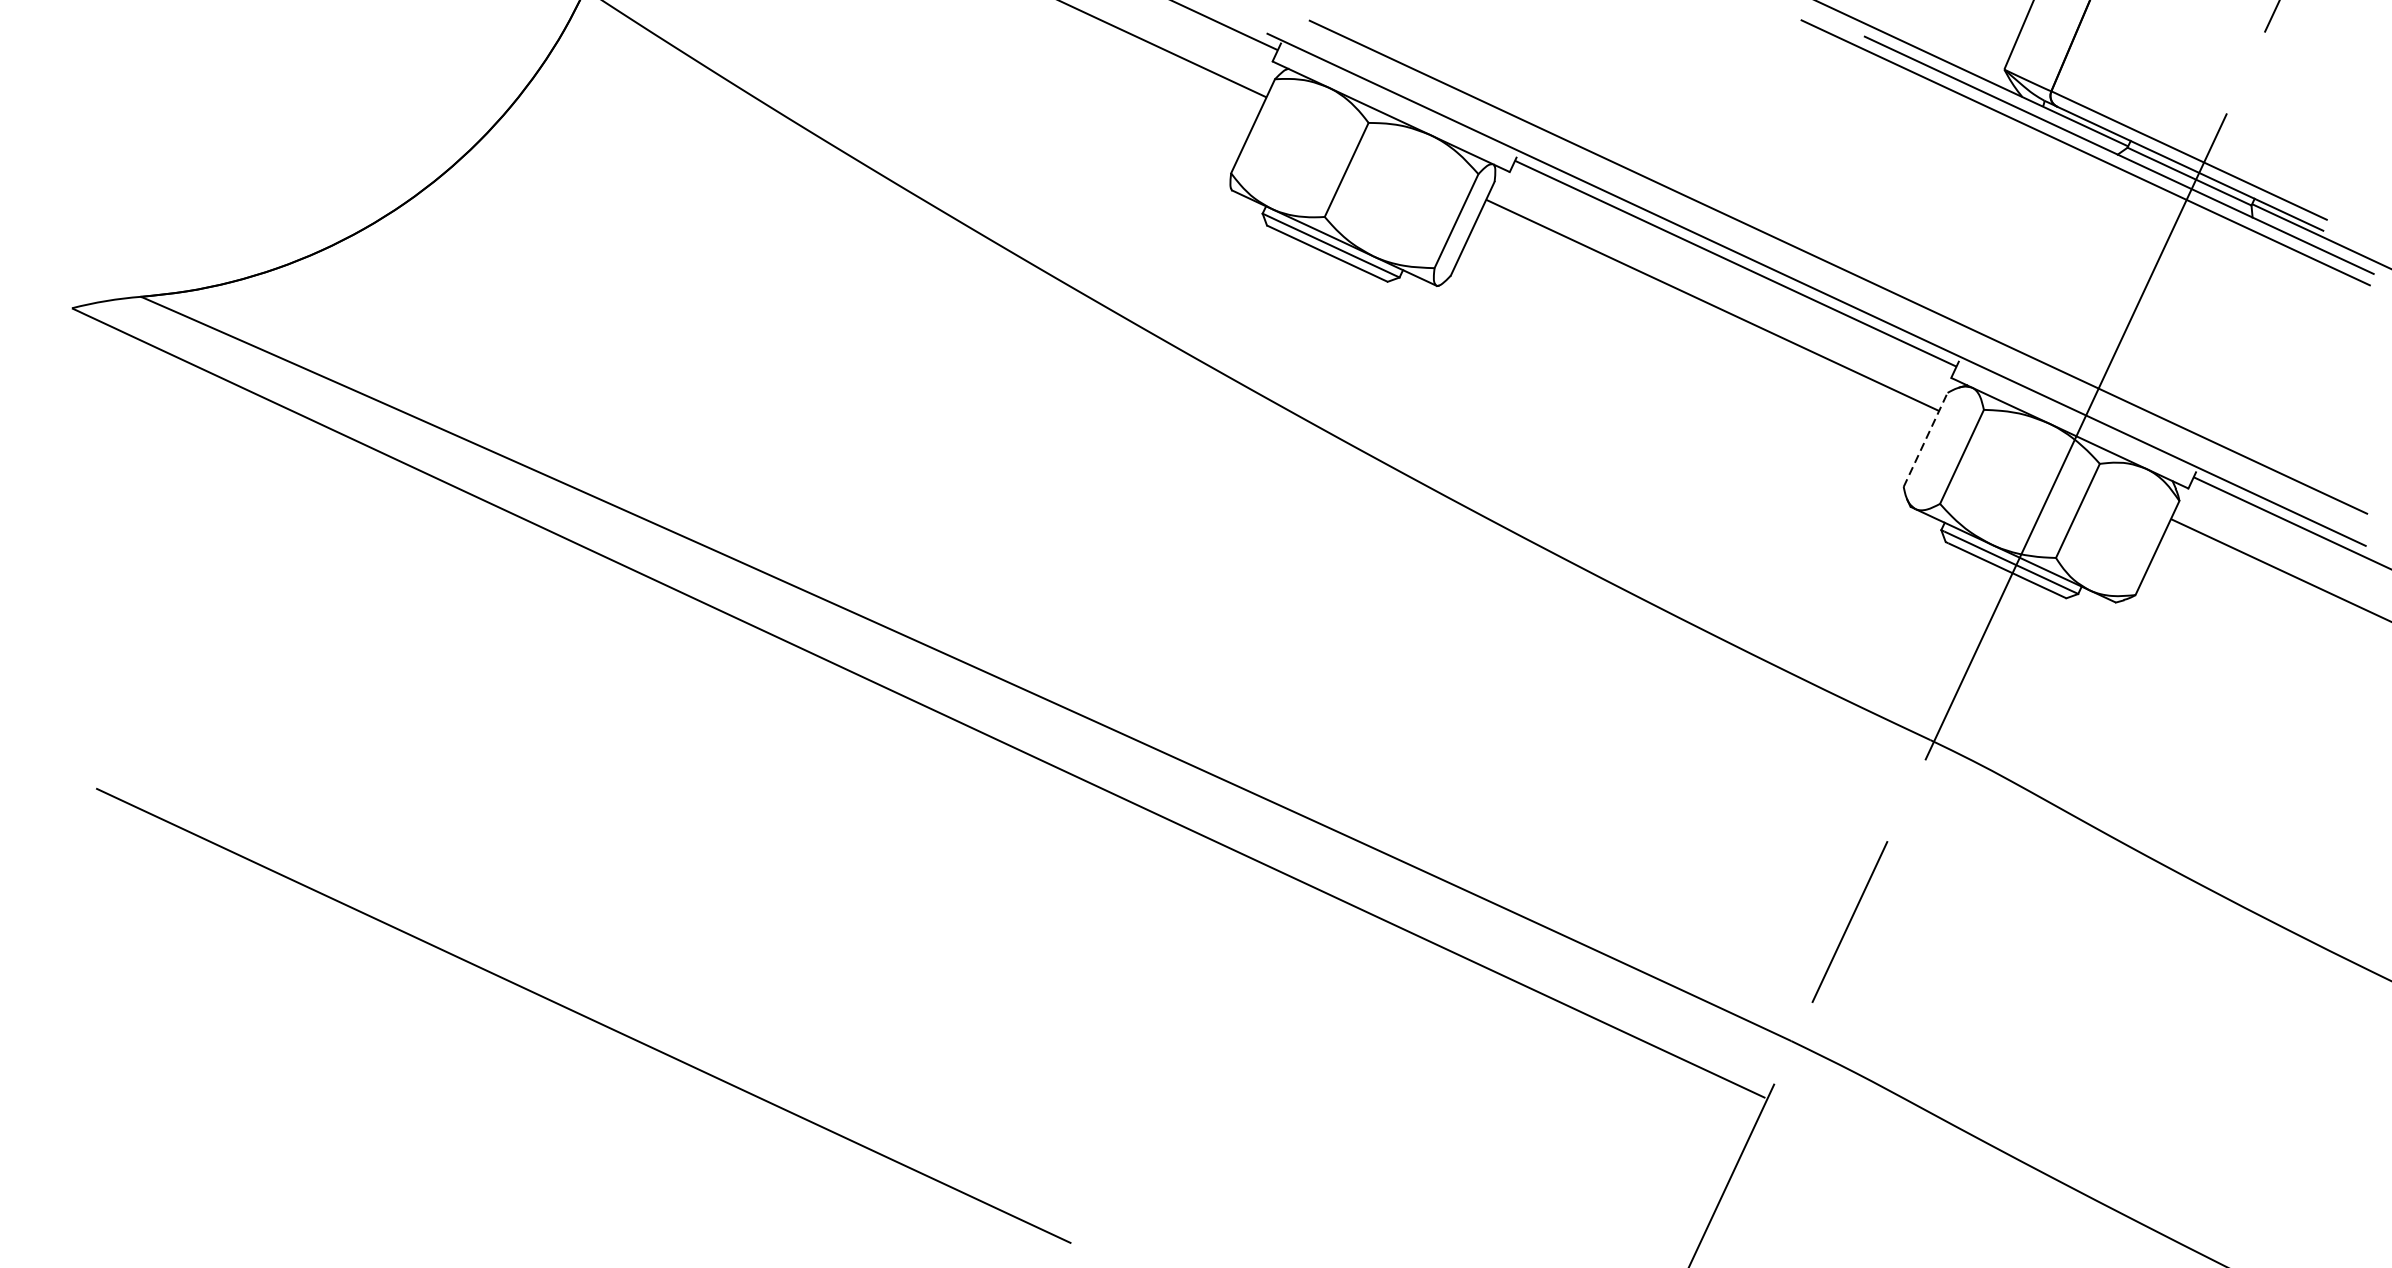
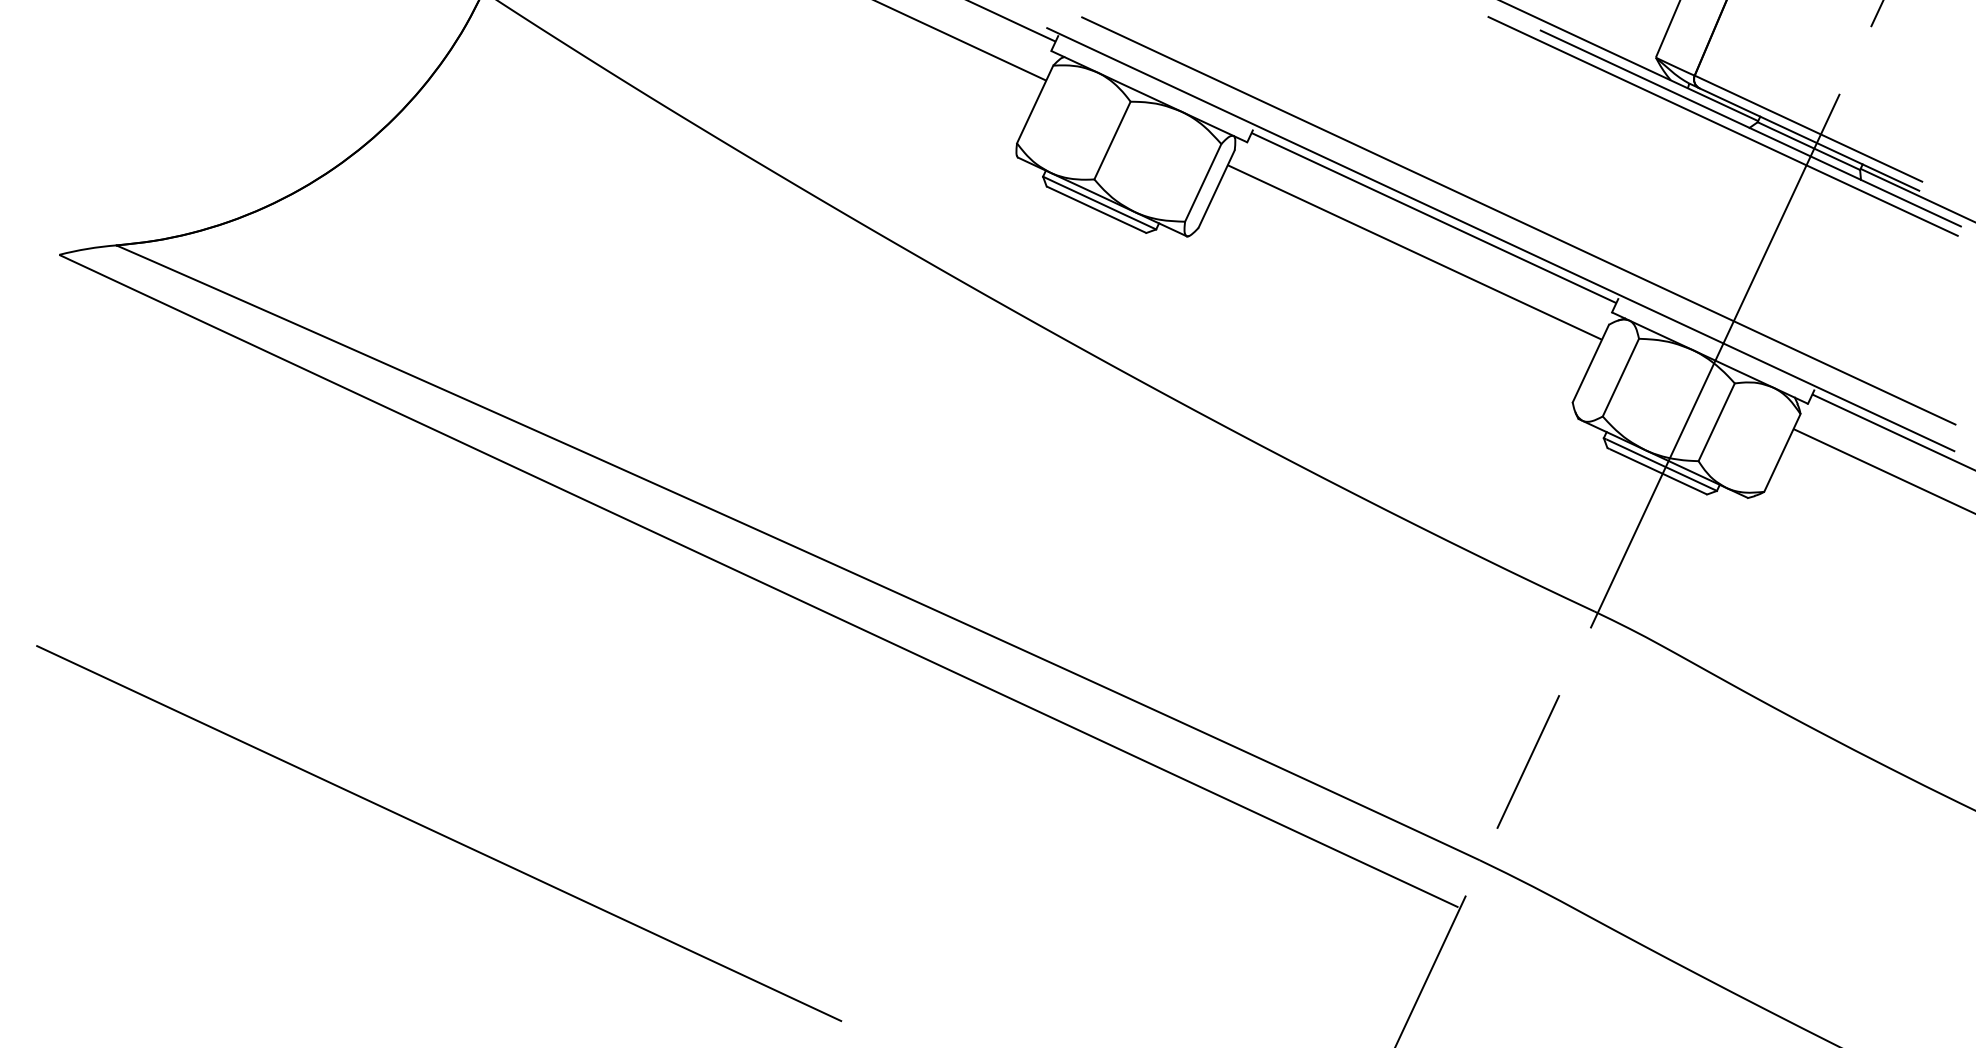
line: (1925, 439) -> (1590, 363), dashed -> solid
line: (584, 1015) -> (439, 833), moved

